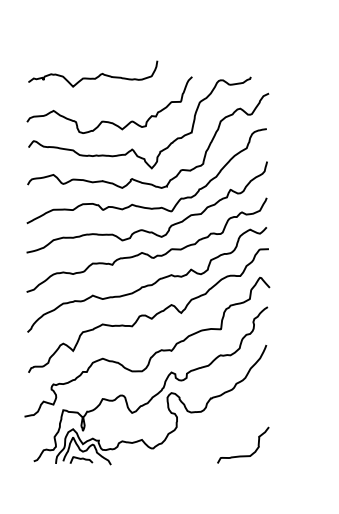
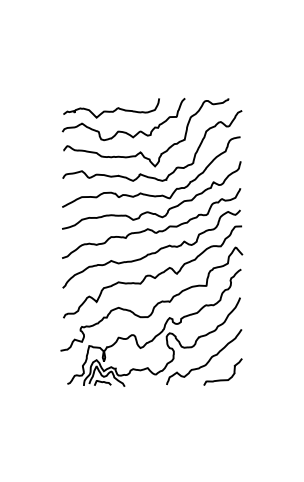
curve: (93, 77) -> (111, 110), moved
curve: (225, 426) -> (209, 358), added

